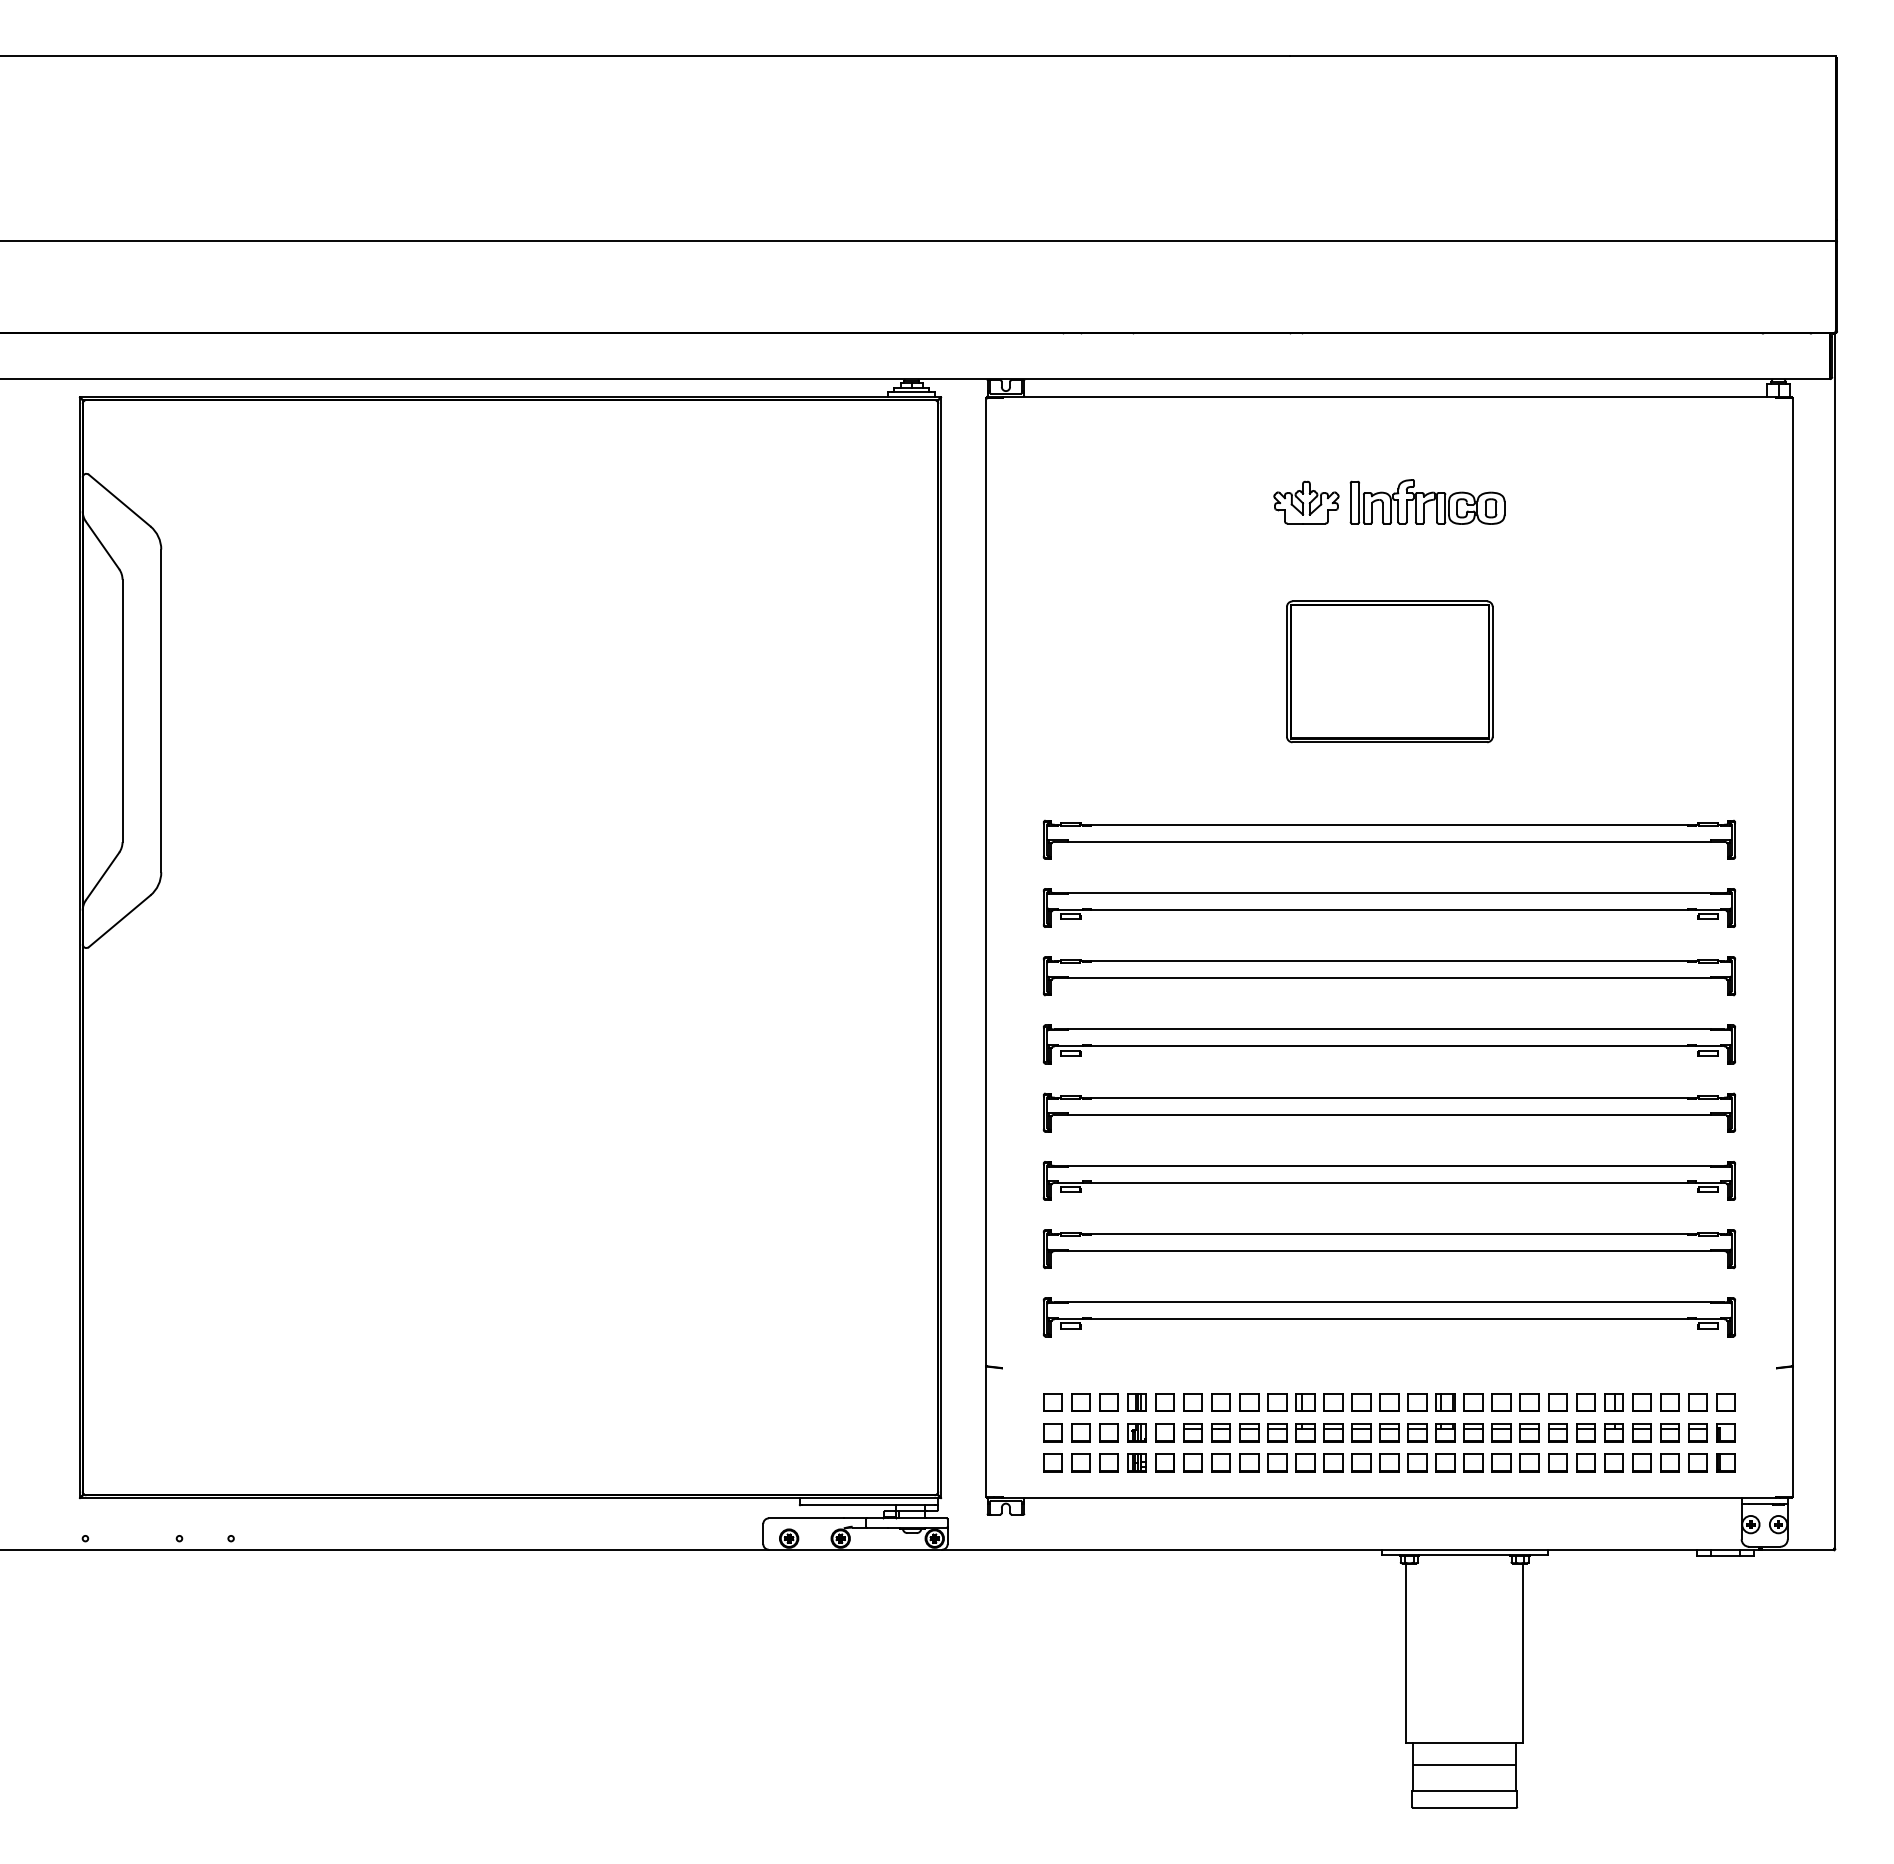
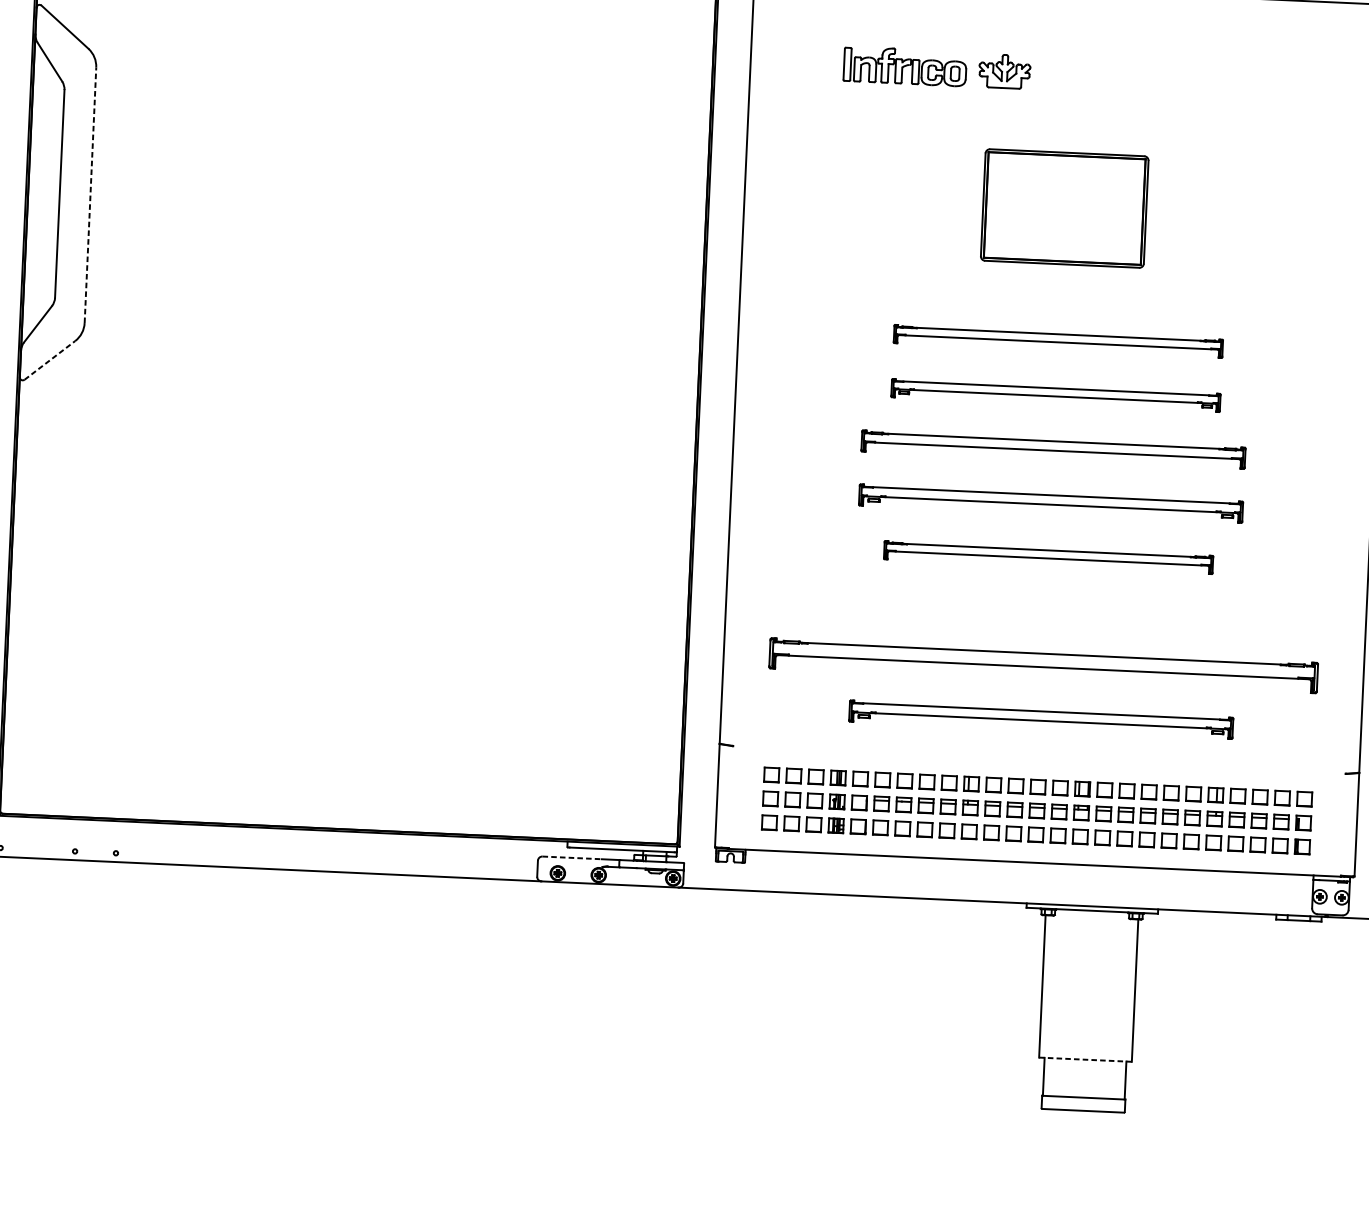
part: (1427, 501) -> (905, 66), moved
line: (161, 710) -> (90, 194), solid -> dashed
part: (1389, 839) -> (1058, 341), size x0.6
part: (1389, 907) -> (1055, 395), size x0.6
line: (120, 921) -> (50, 360), solid -> dashed
part: (1389, 976) -> (1053, 449), size x0.7
part: (1389, 1044) -> (1051, 503), size x0.7
part: (1389, 1112) -> (1048, 557), size x0.6
part: (1389, 1180) -> (1046, 611), removed
part: (1389, 1317) -> (1041, 719), size x0.7
line: (806, 1518) -> (572, 858), solid -> dashed
line: (1464, 1743) -> (1085, 1059), solid -> dashed
line: (1464, 1764) -> (1084, 1076), removed

